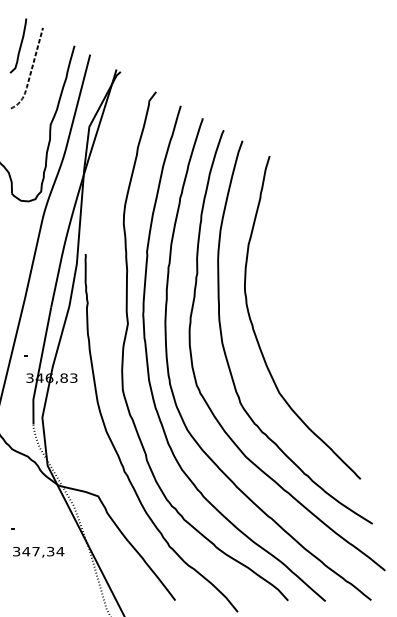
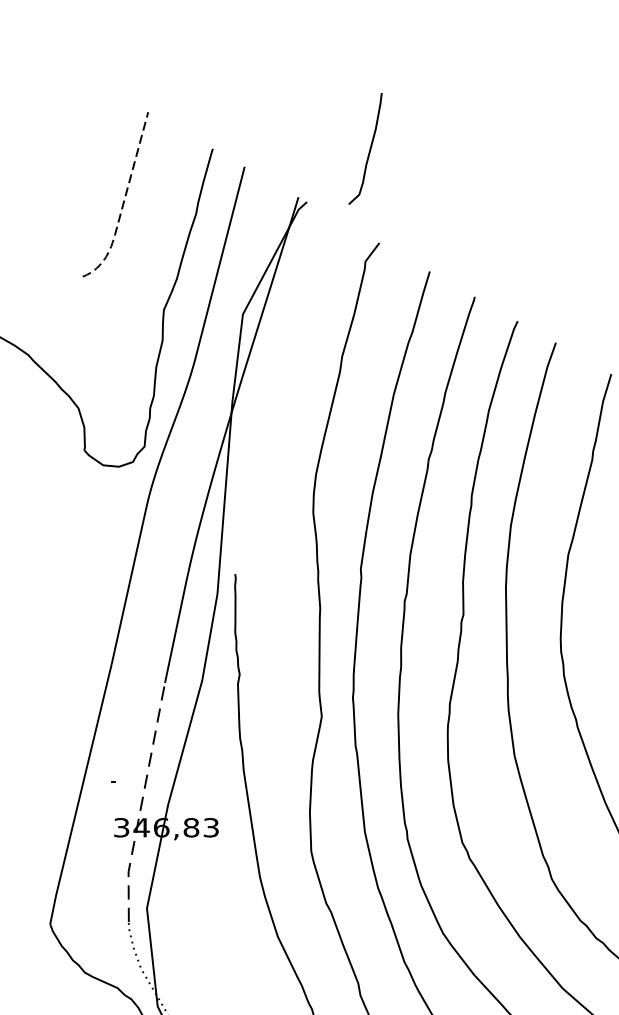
curve: (19, 46) -> (367, 150), moved
line: (39, 365) -> (141, 801), solid -> dashed

